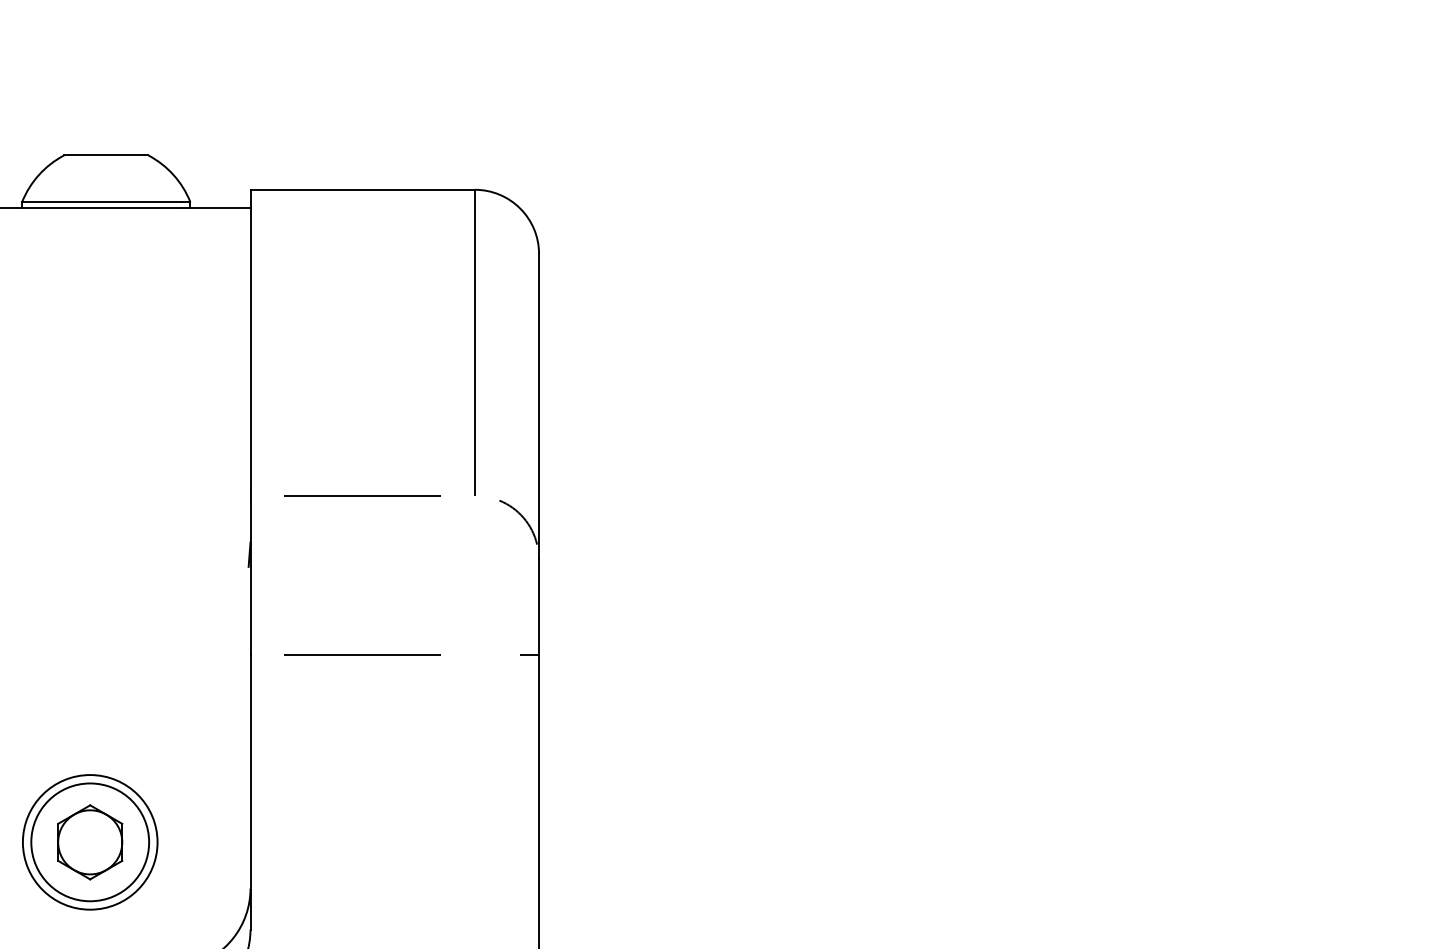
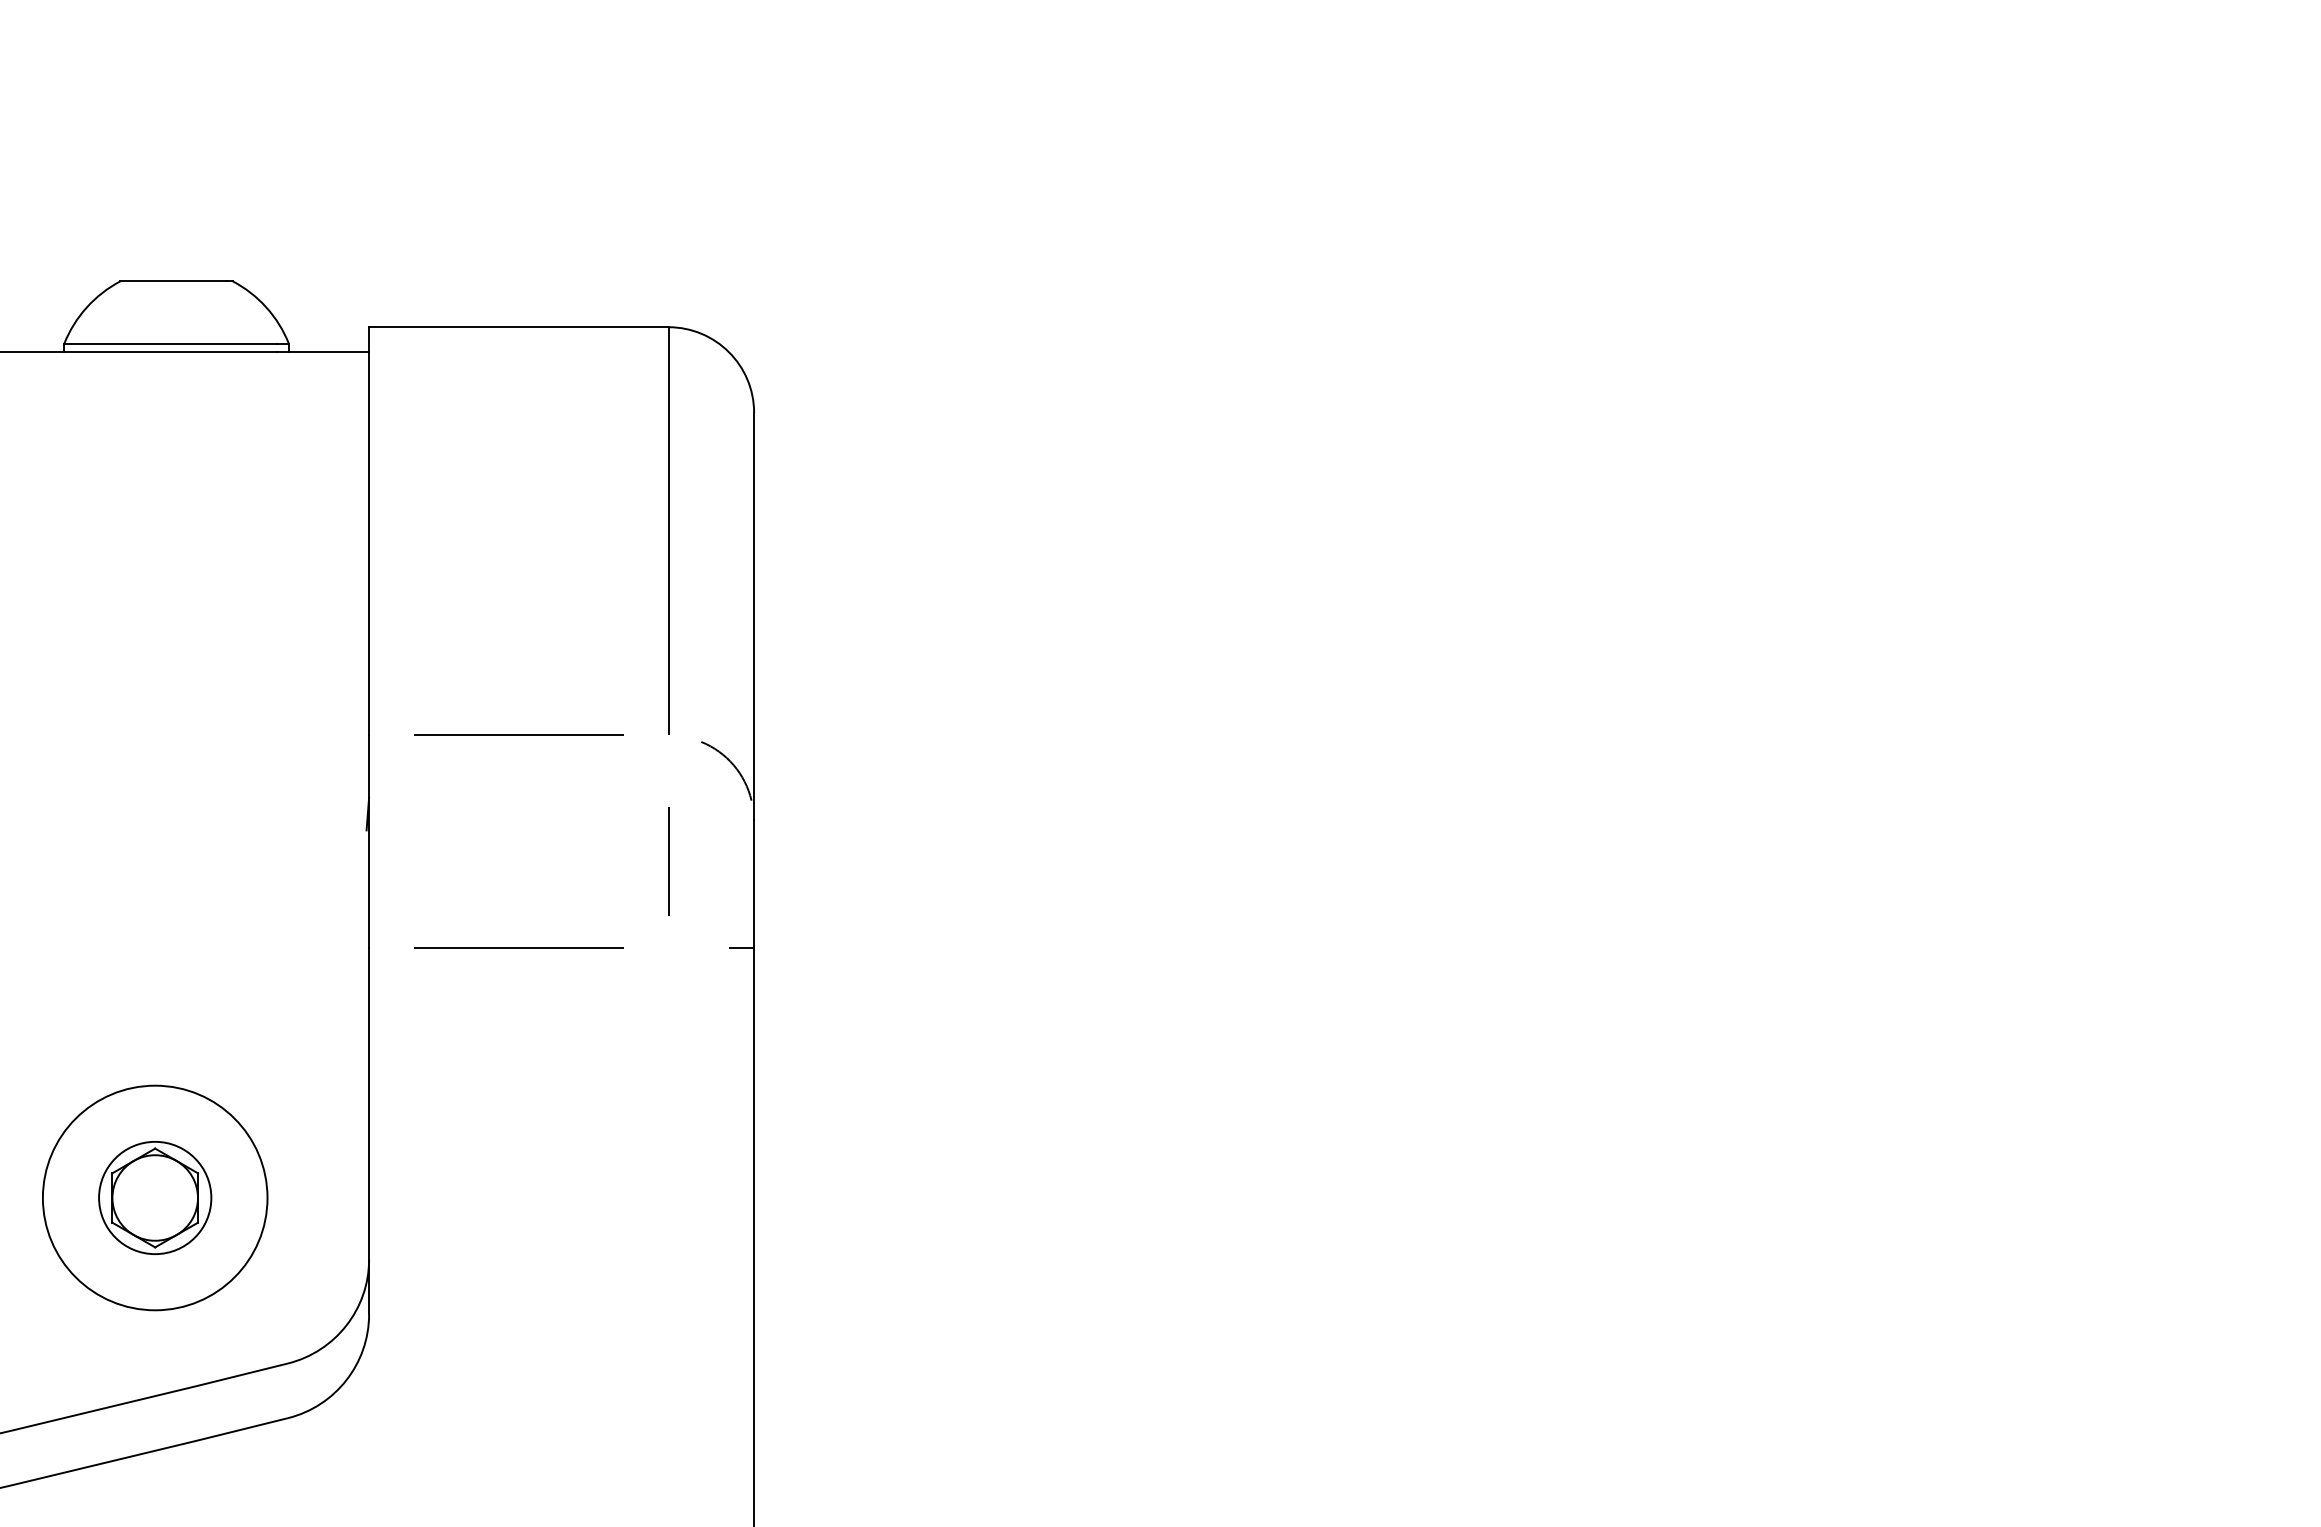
line: (474, 589) -> (668, 860), added
circle: (89, 841) -> (154, 1197), size x1.43
circle: (90, 841) -> (155, 1197), size x0.62

